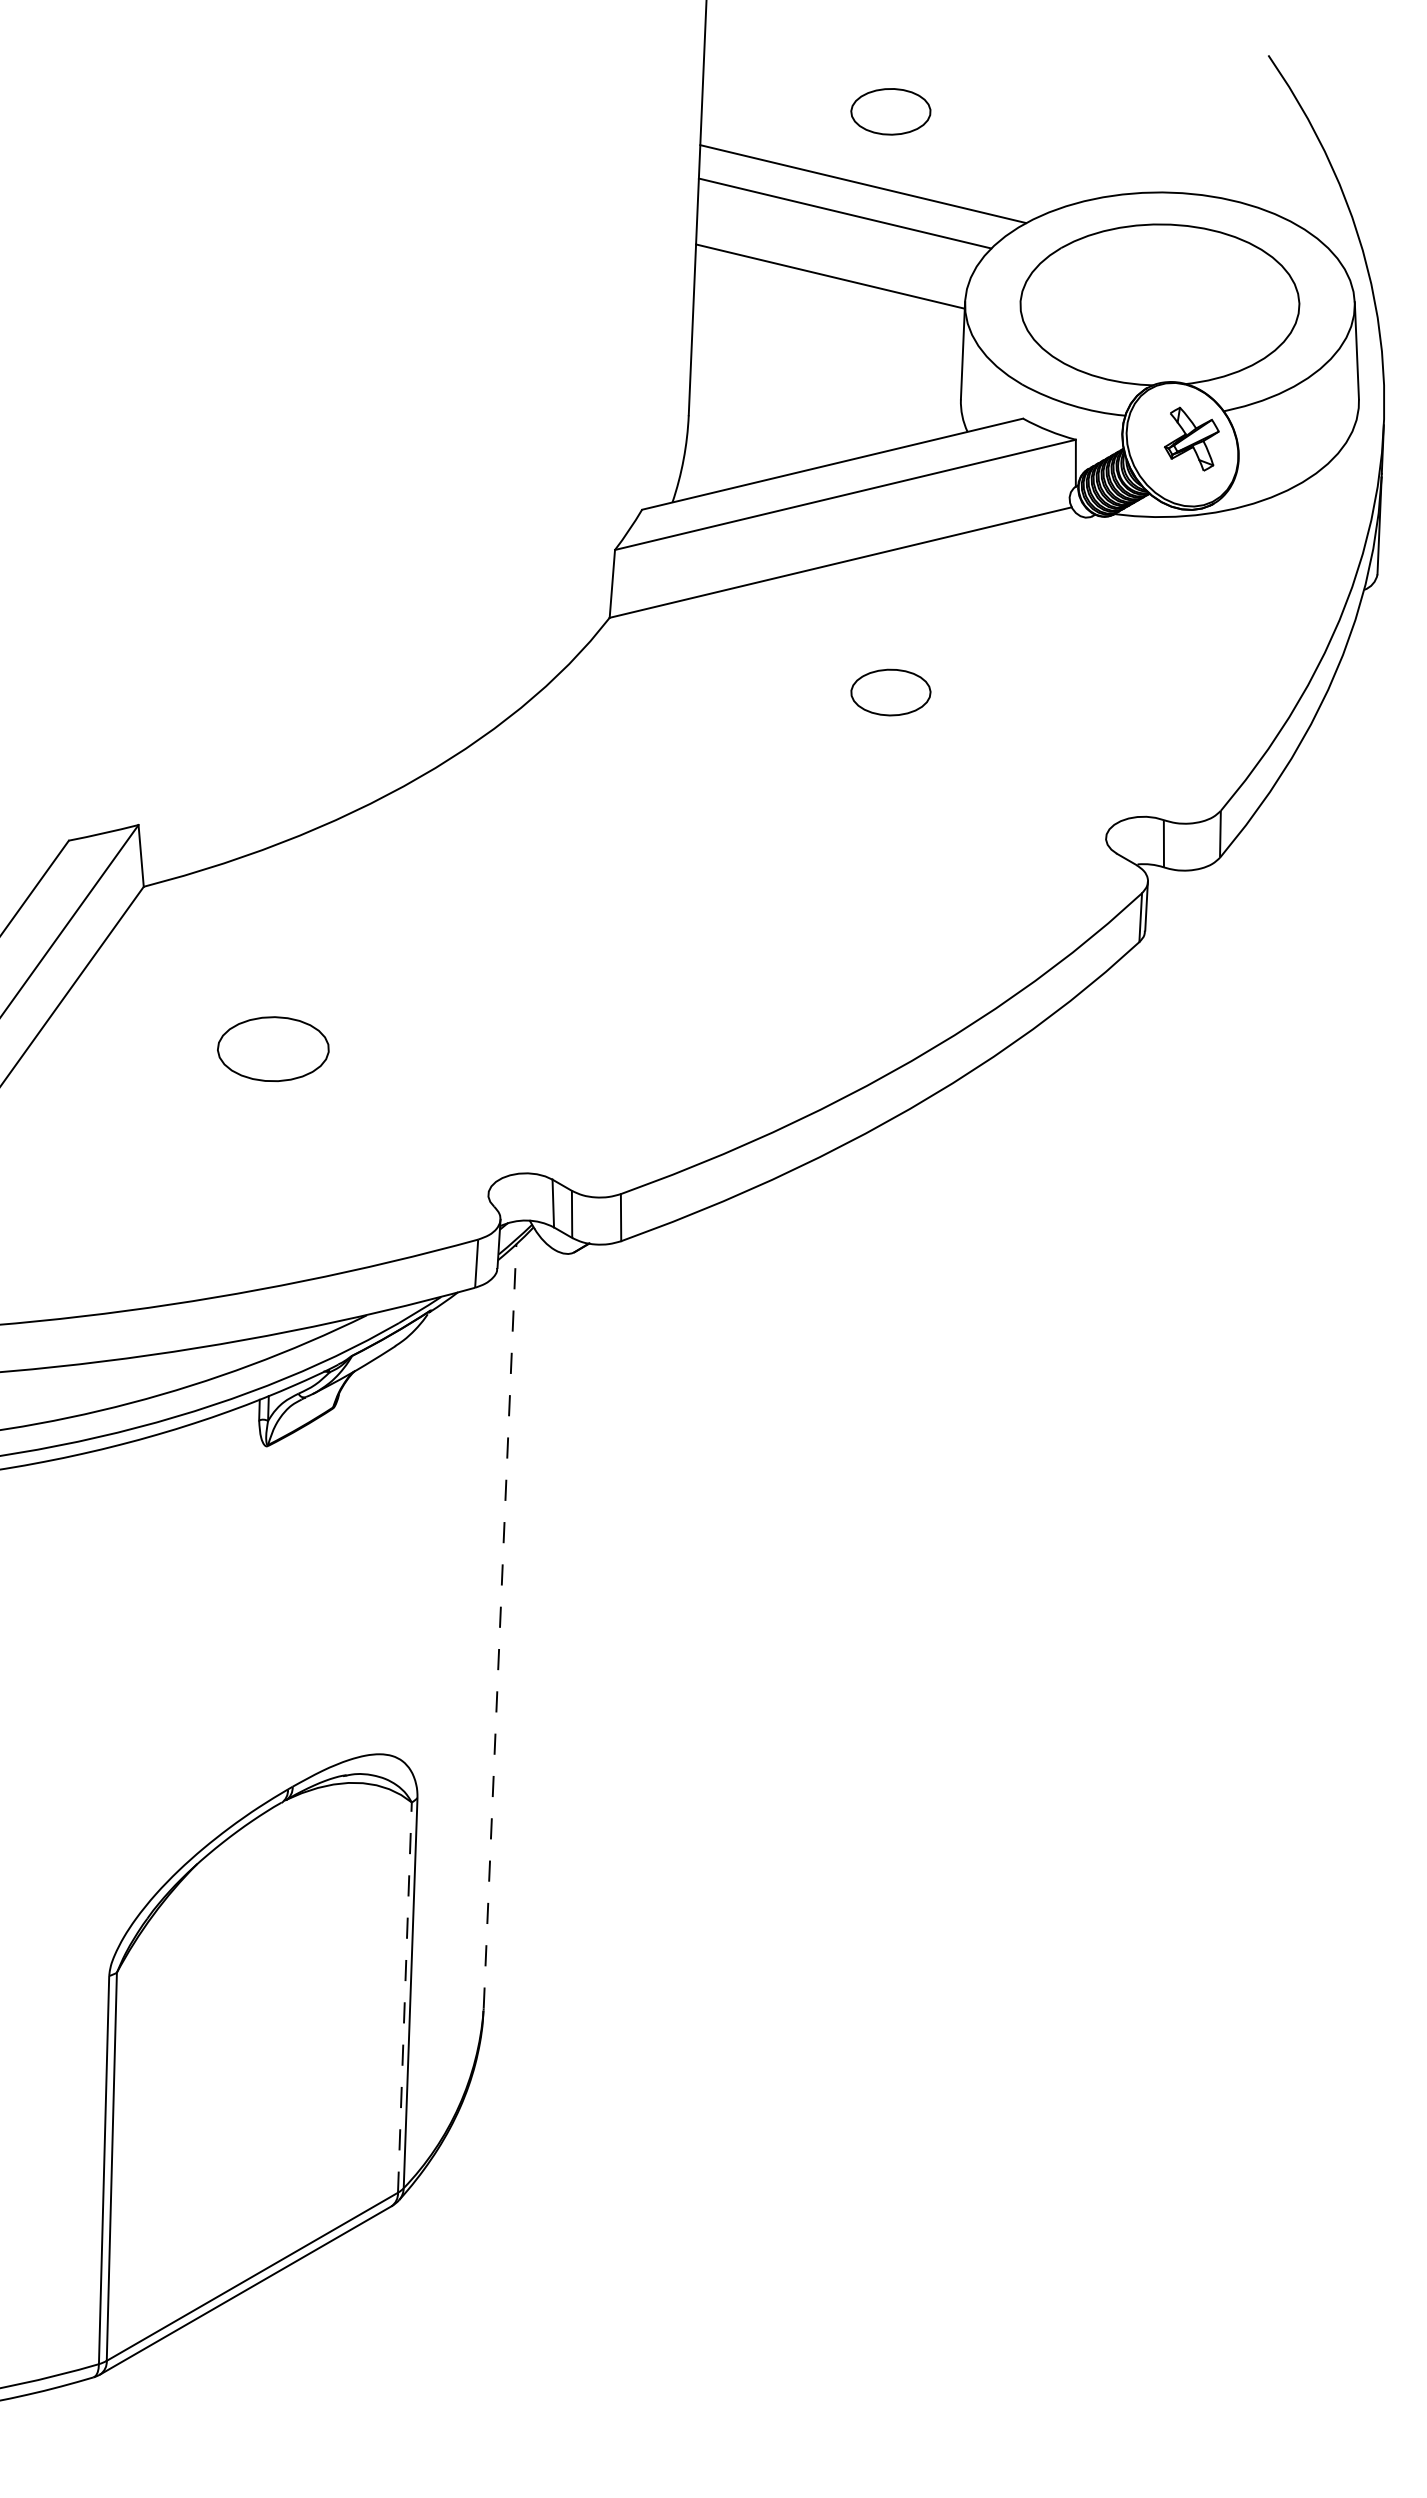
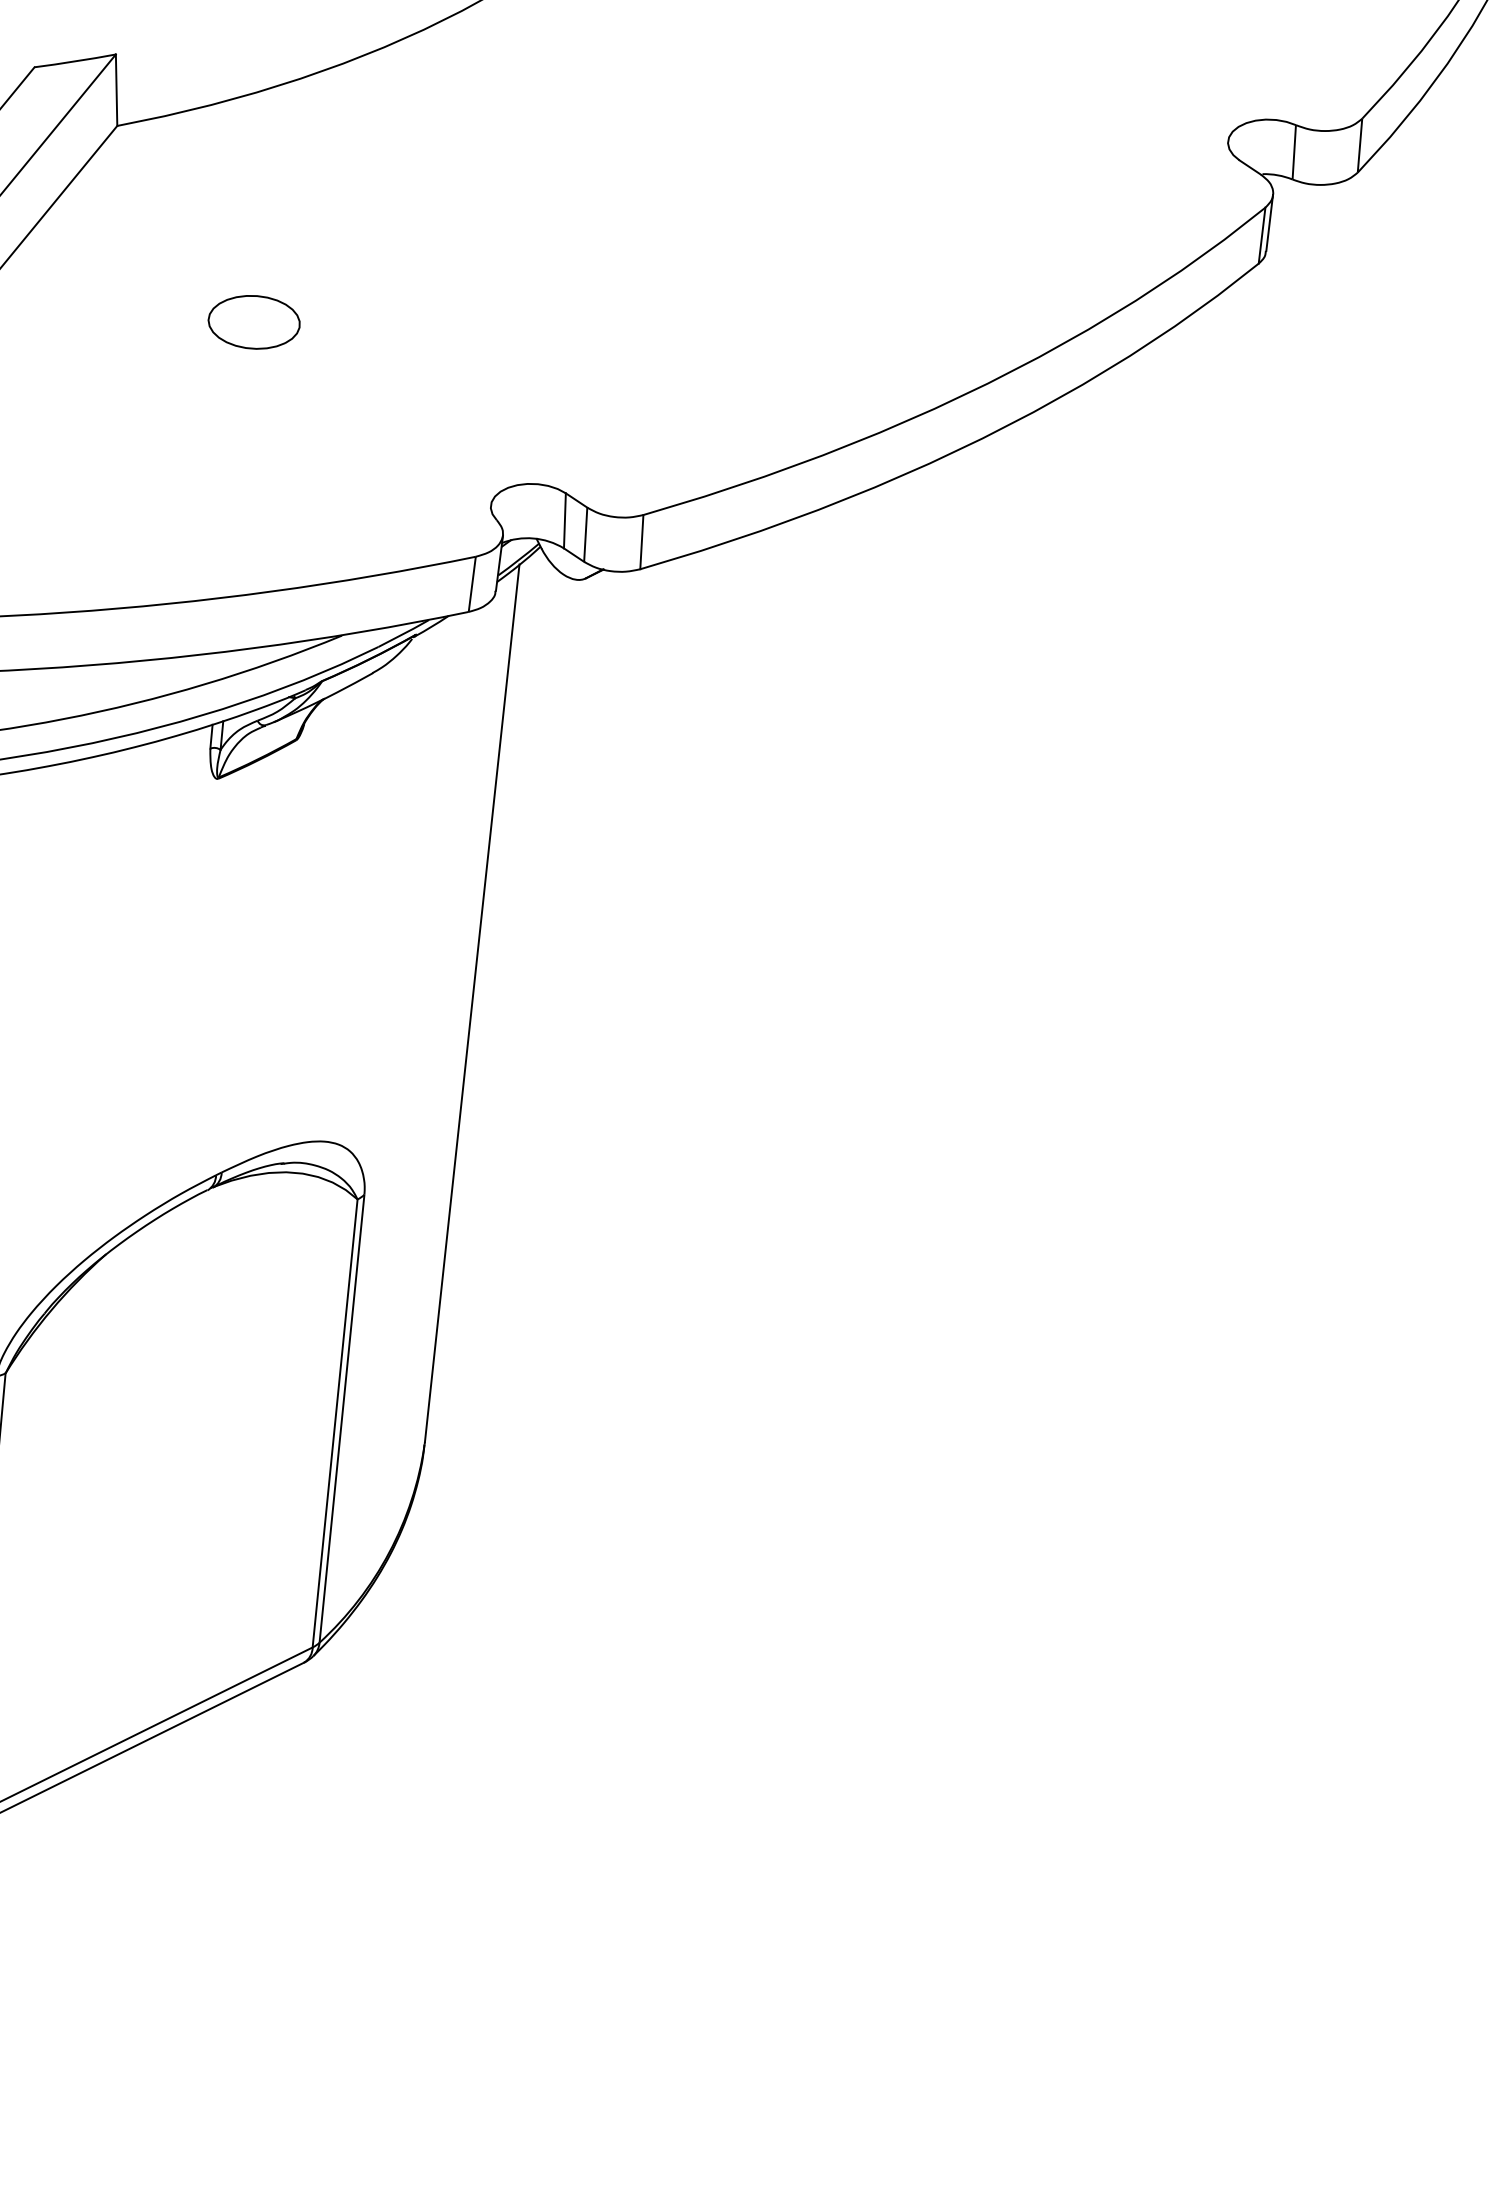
part: (272, 1048) -> (253, 321), size x0.71
line: (500, 1626) -> (472, 1003), dashed -> solid
line: (404, 1997) -> (334, 1423), dashed -> solid

